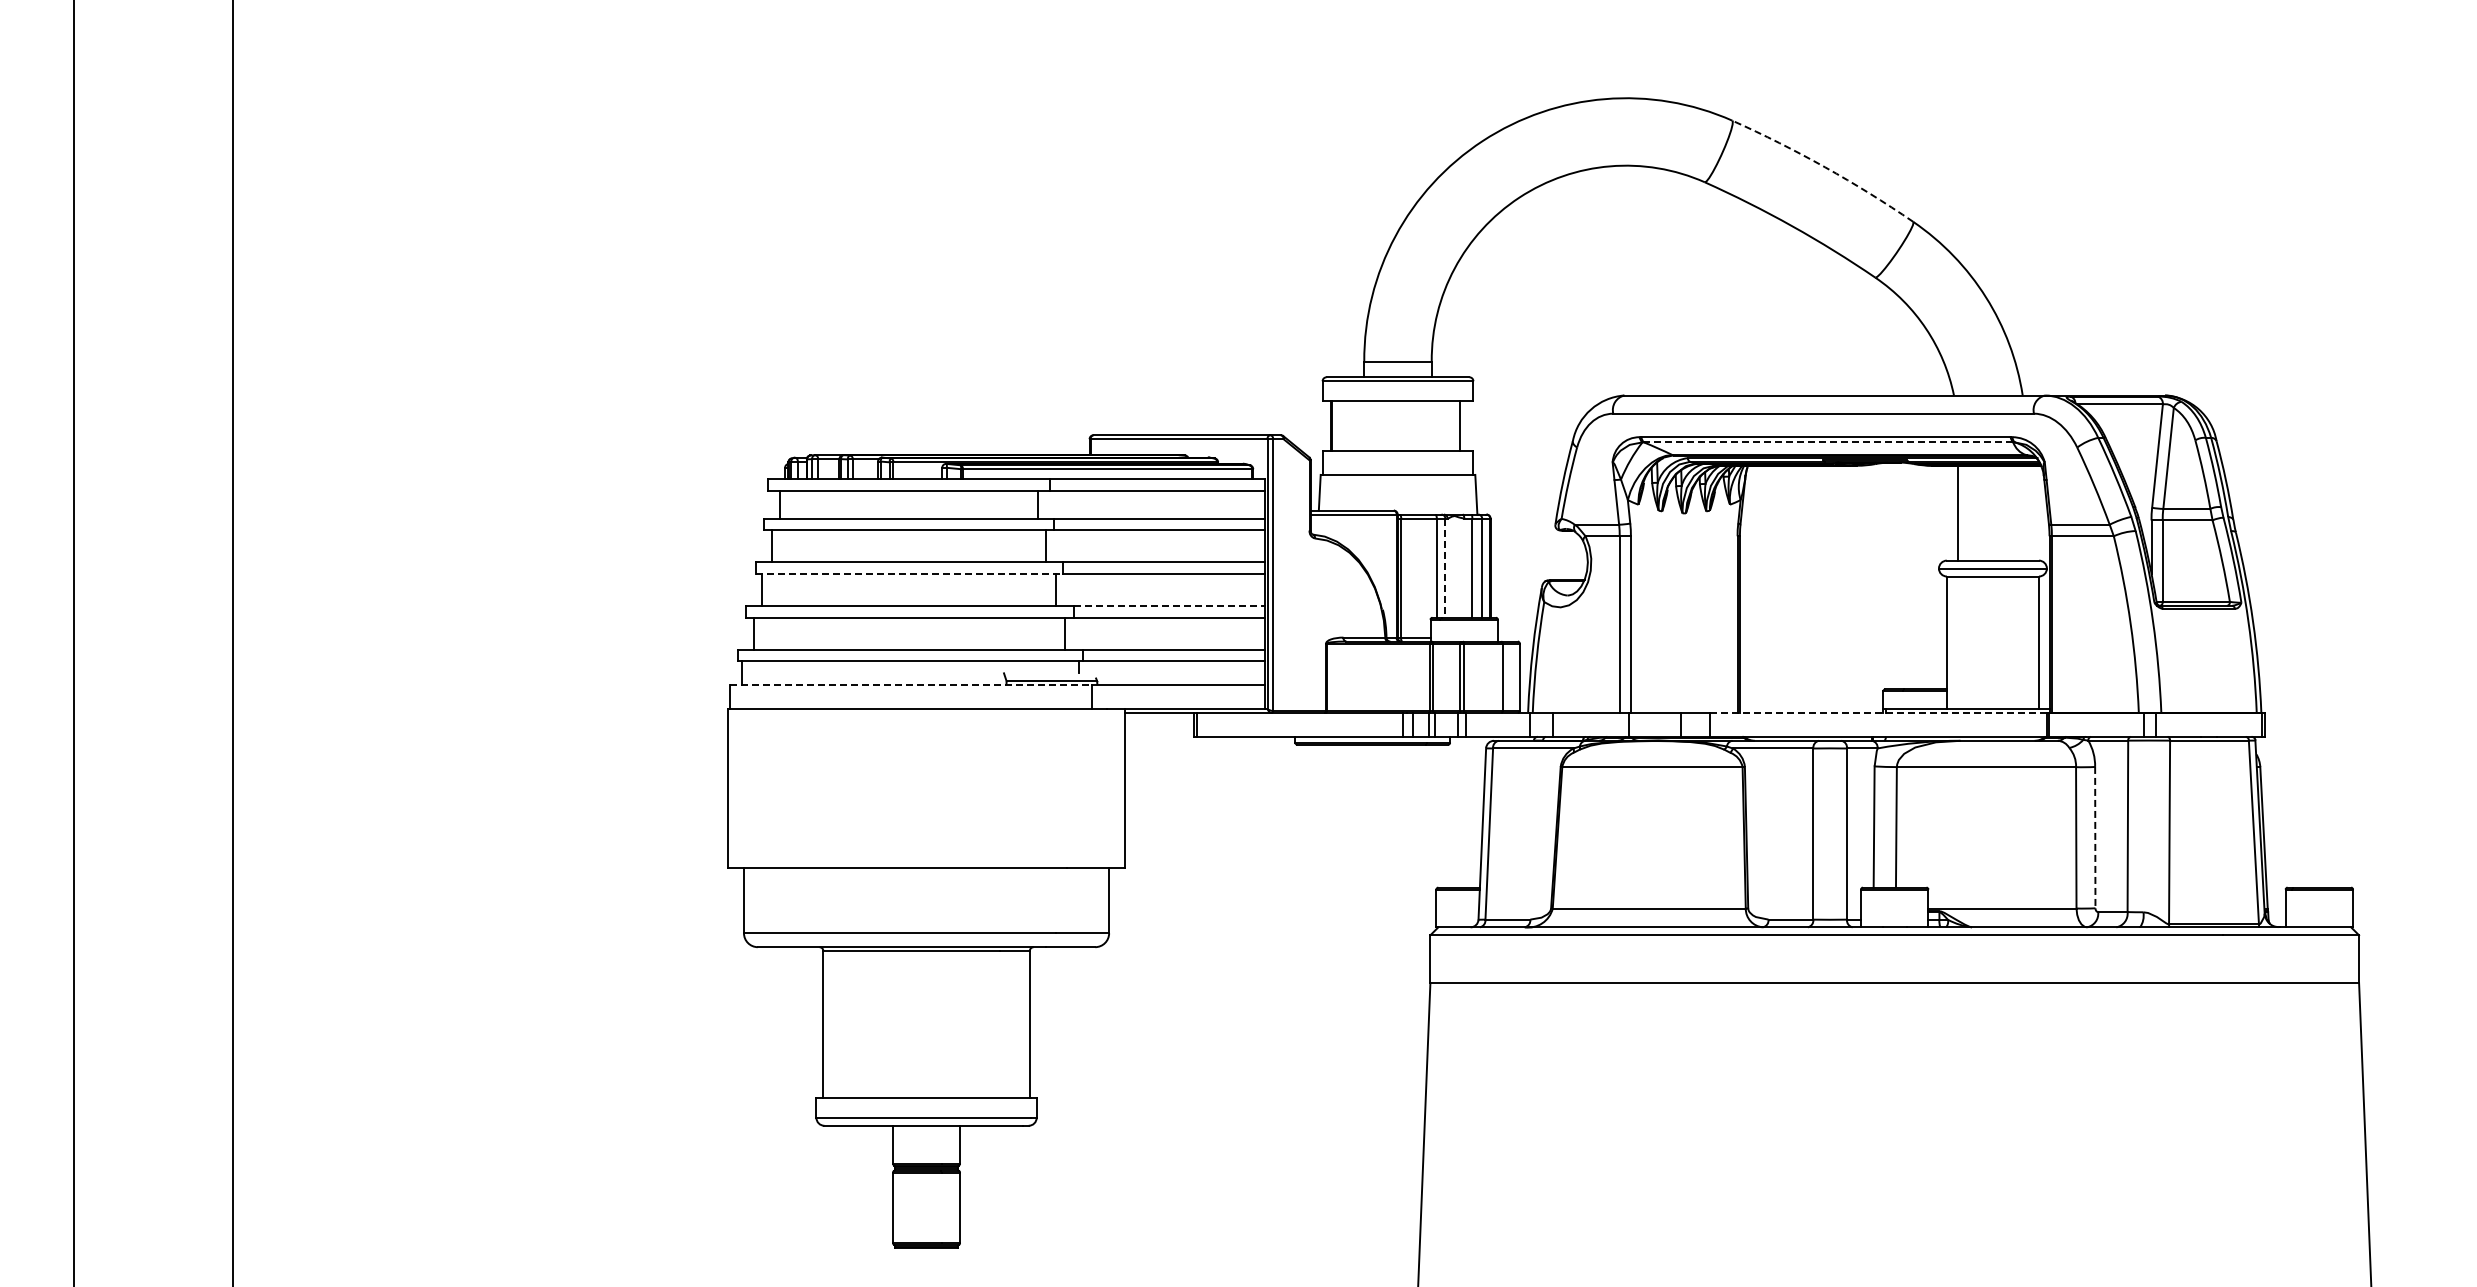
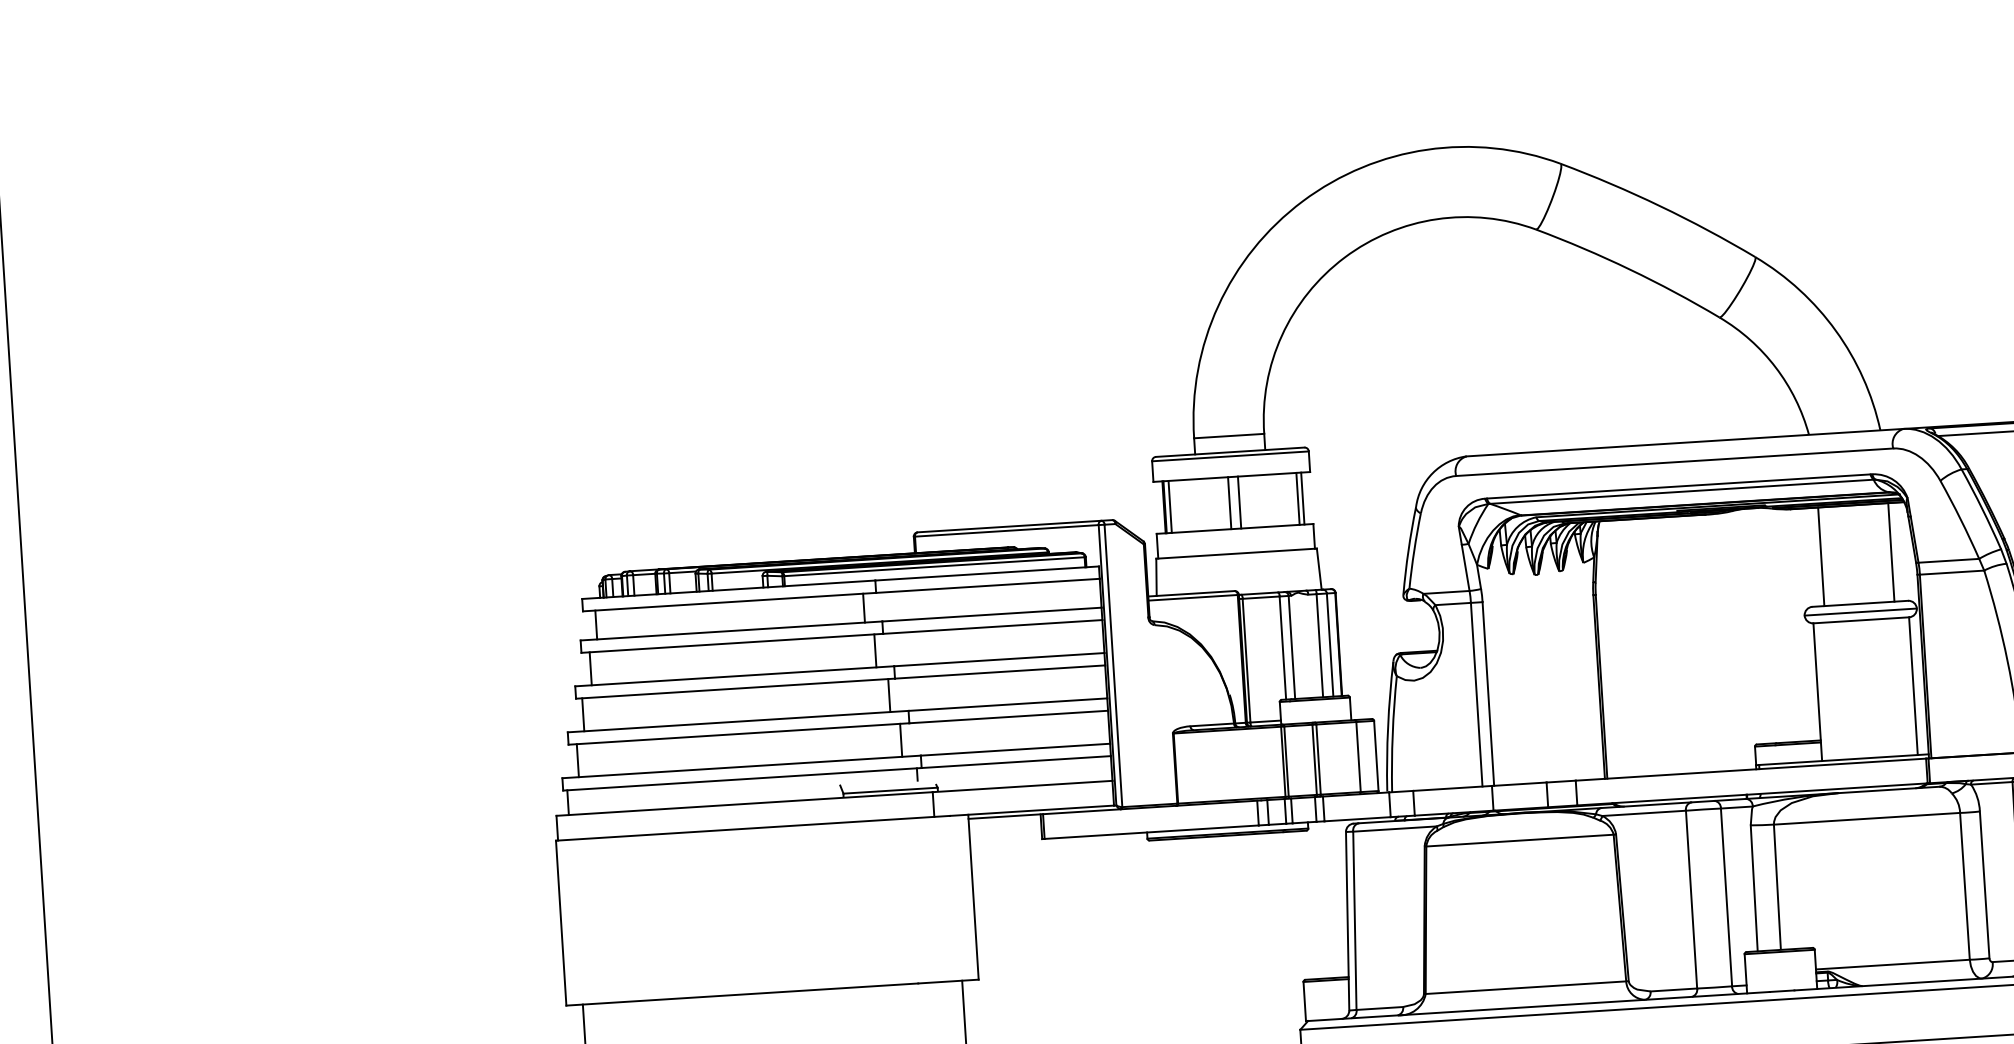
arc: (1825, 167) -> (1660, 206), dashed -> solid
line: (1337, 426) -> (1170, 507), added
line: (1394, 426) -> (1229, 503), added
line: (1403, 426) -> (1239, 503), added
line: (1464, 426) -> (1302, 499), added
line: (1828, 442) -> (1681, 491), dashed -> solid
line: (2025, 512) -> (1890, 551), added
line: (1445, 568) -> (1292, 647), dashed -> solid
line: (909, 574) -> (735, 689), dashed -> solid
line: (1169, 605) -> (1007, 704), dashed -> solid
line: (911, 685) -> (744, 804), dashed -> solid
line: (1878, 713) -> (1751, 770), dashed -> solid
line: (2095, 837) -> (1984, 884), dashed -> solid

